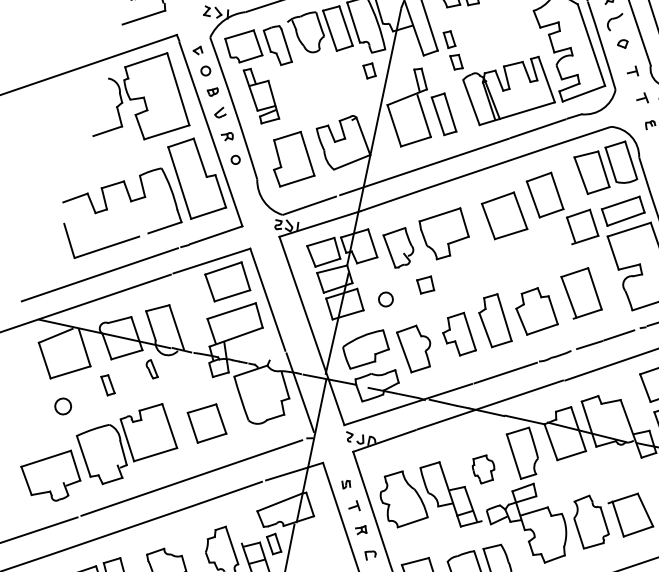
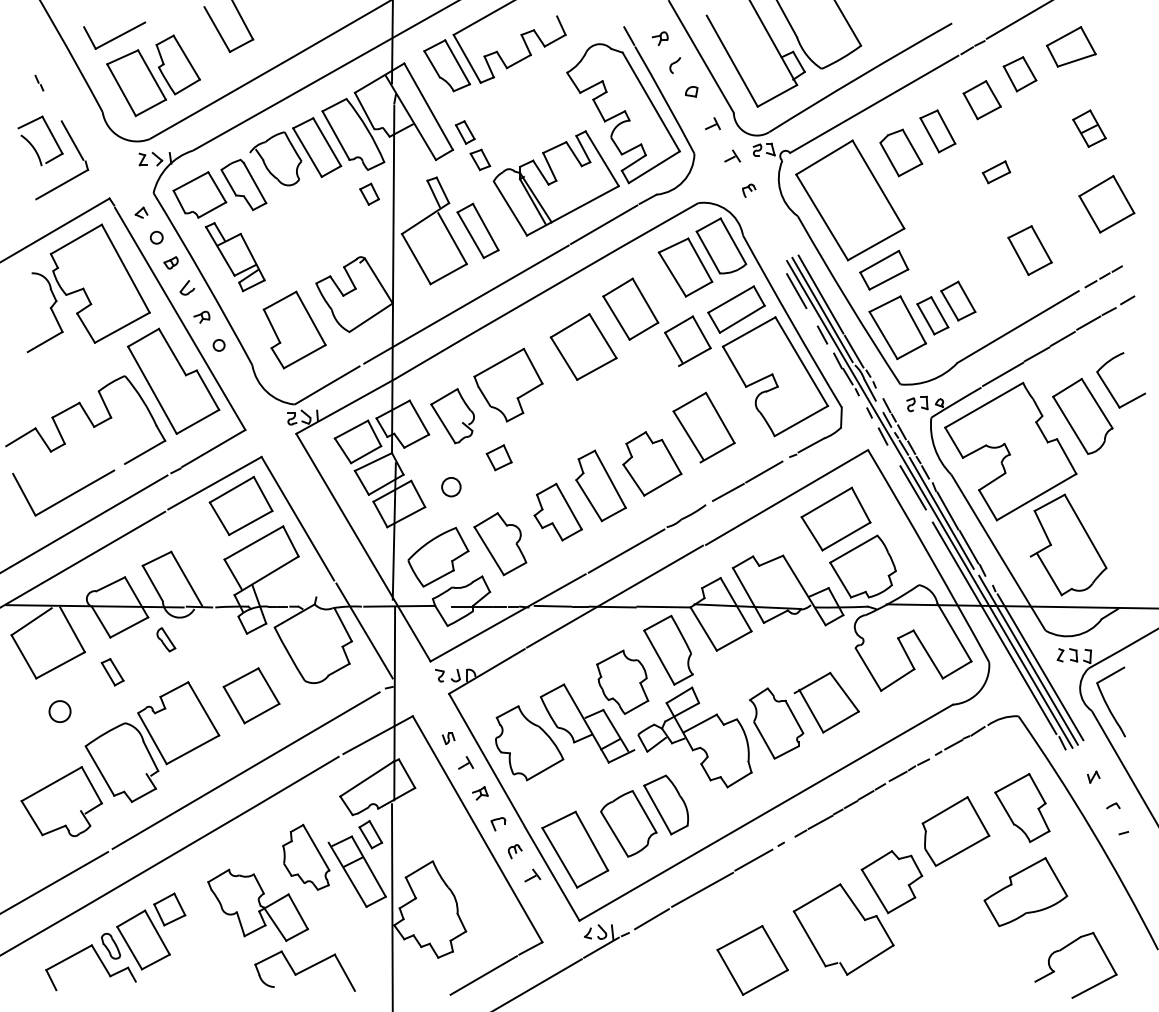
part: (614, 21) -> (675, 65), size x0.62
part: (483, 468) -> (622, 681), size x1.67

